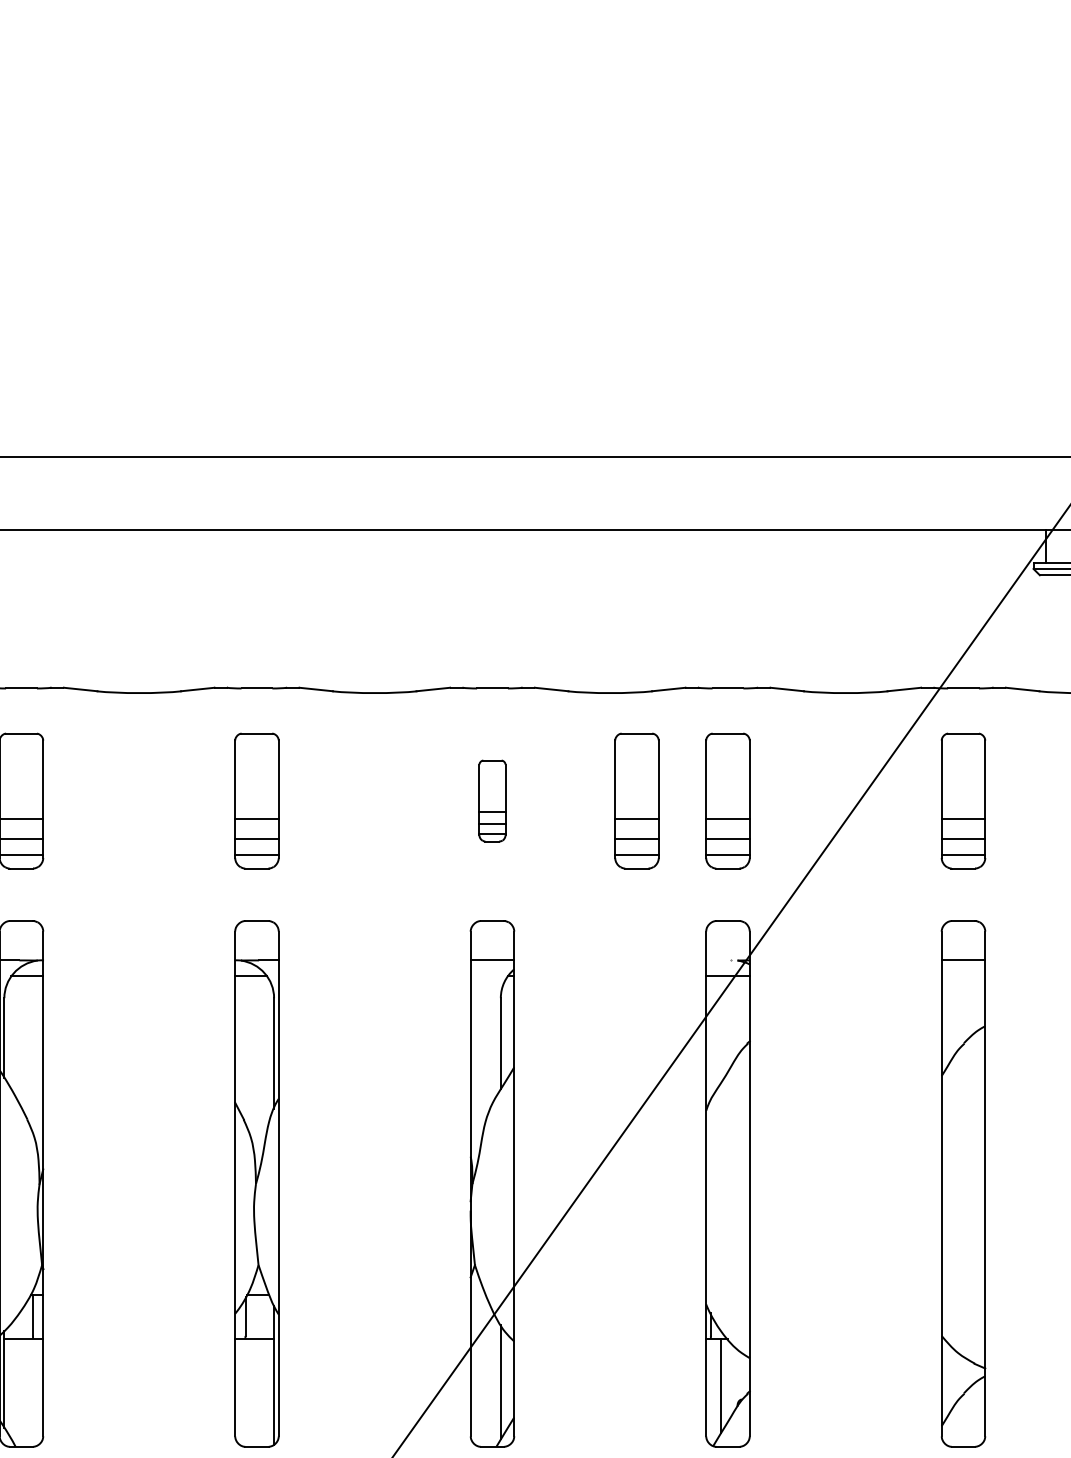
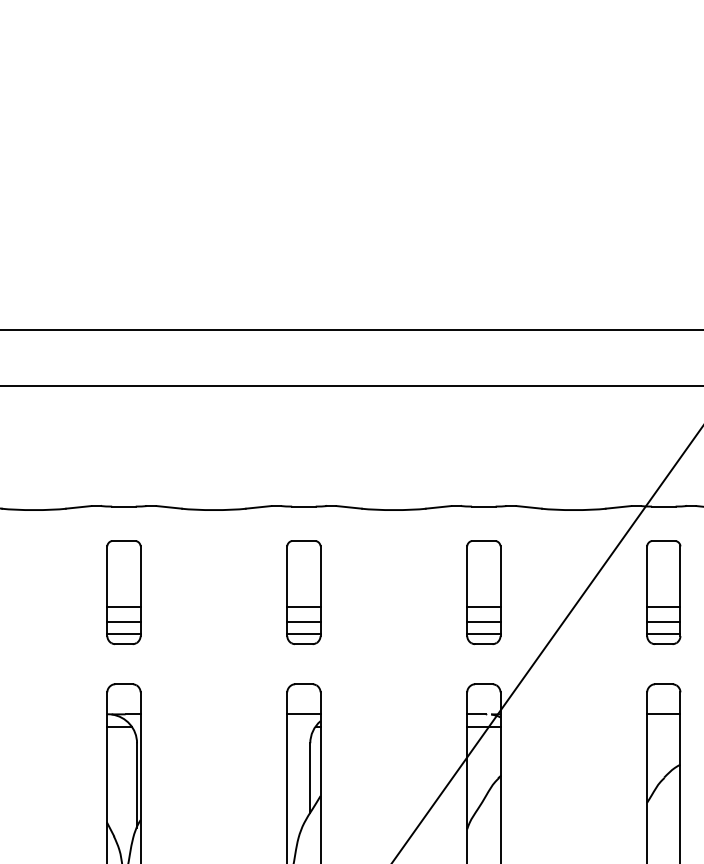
part: (492, 800) -> (303, 592), size x1.67
part: (636, 800) -> (413, 592), removed
line: (718, 960) -> (476, 714), added

